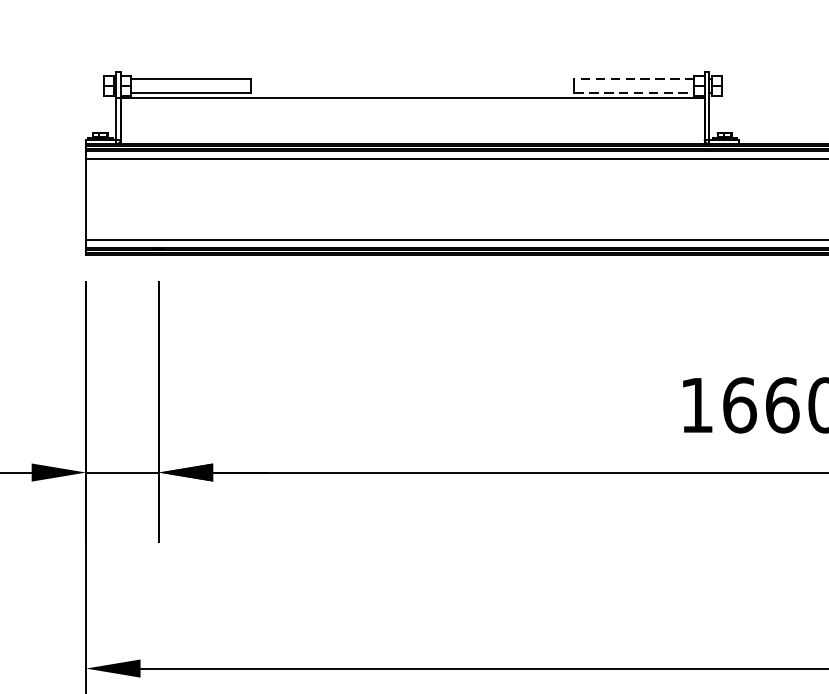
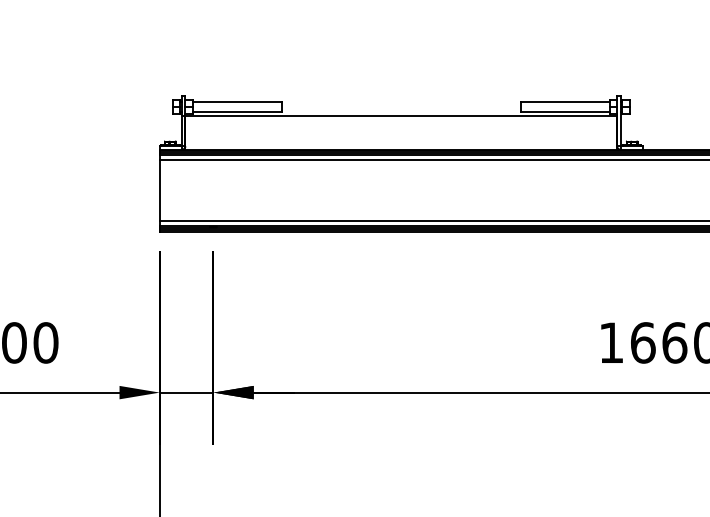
line: (633, 78) -> (564, 101), dashed -> solid
line: (634, 92) -> (565, 111), dashed -> solid

